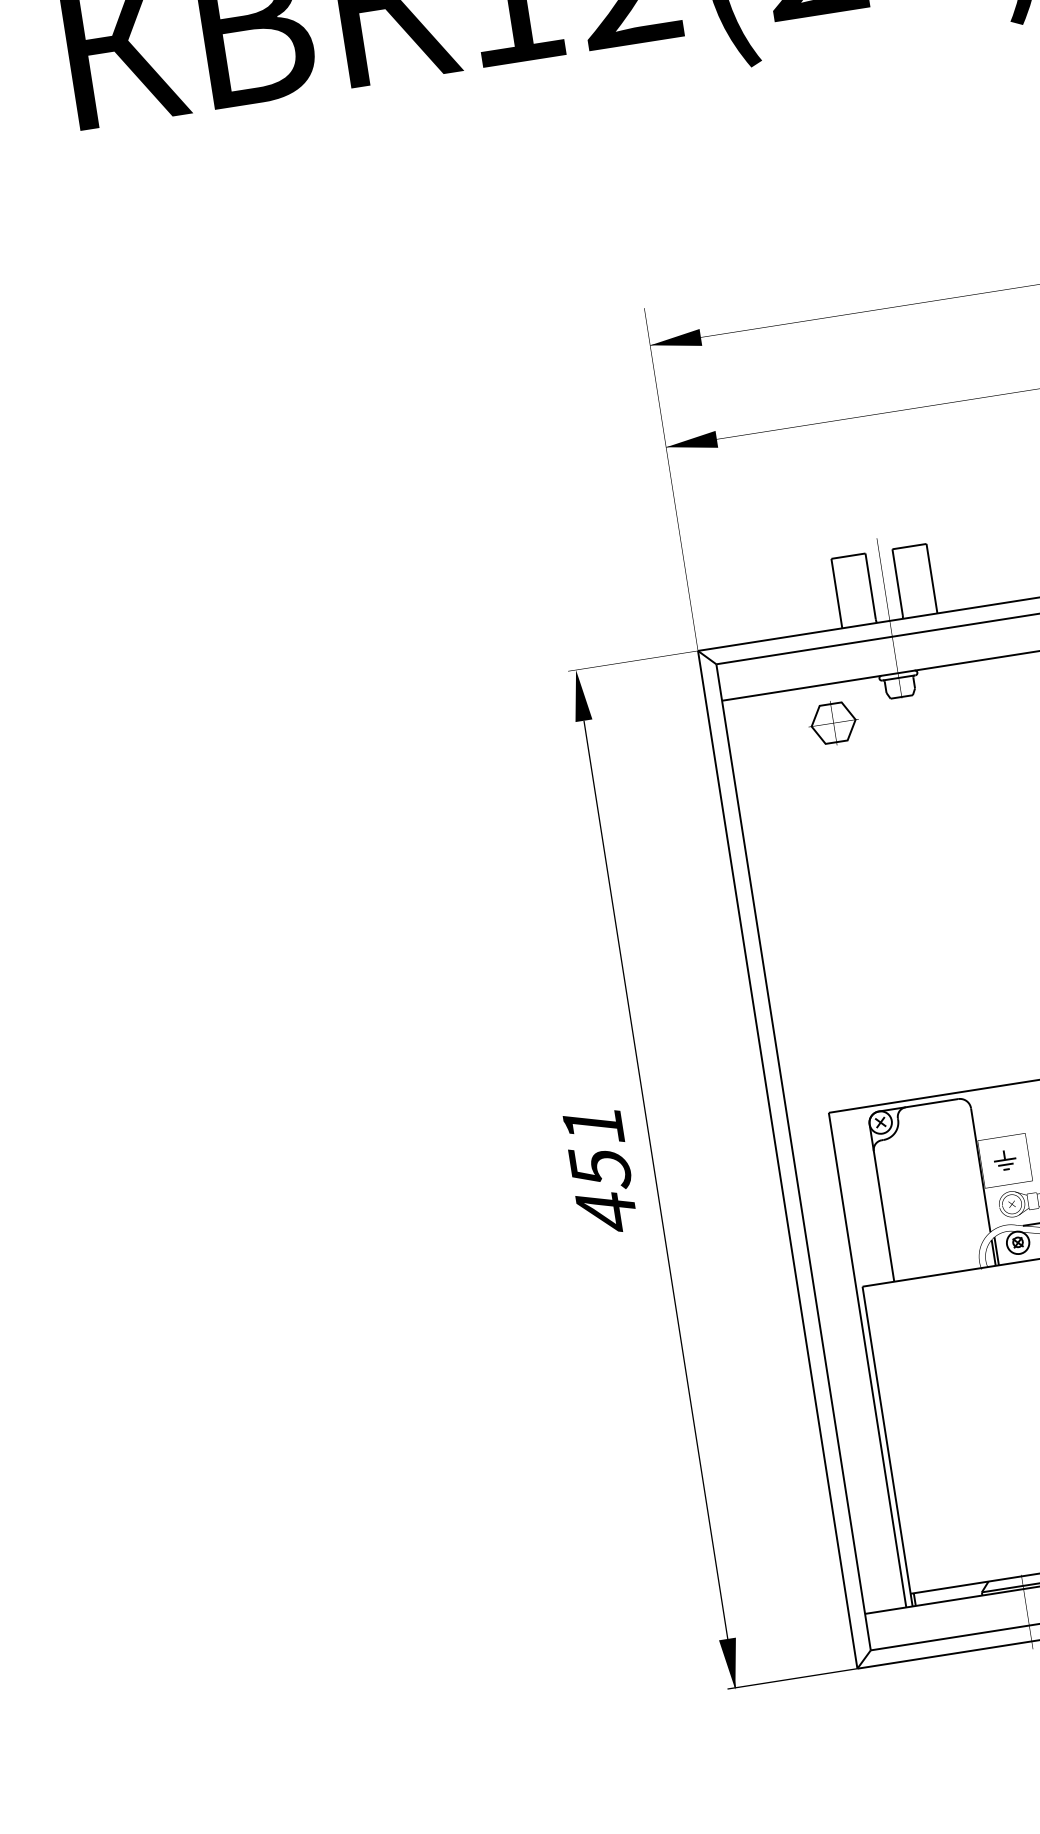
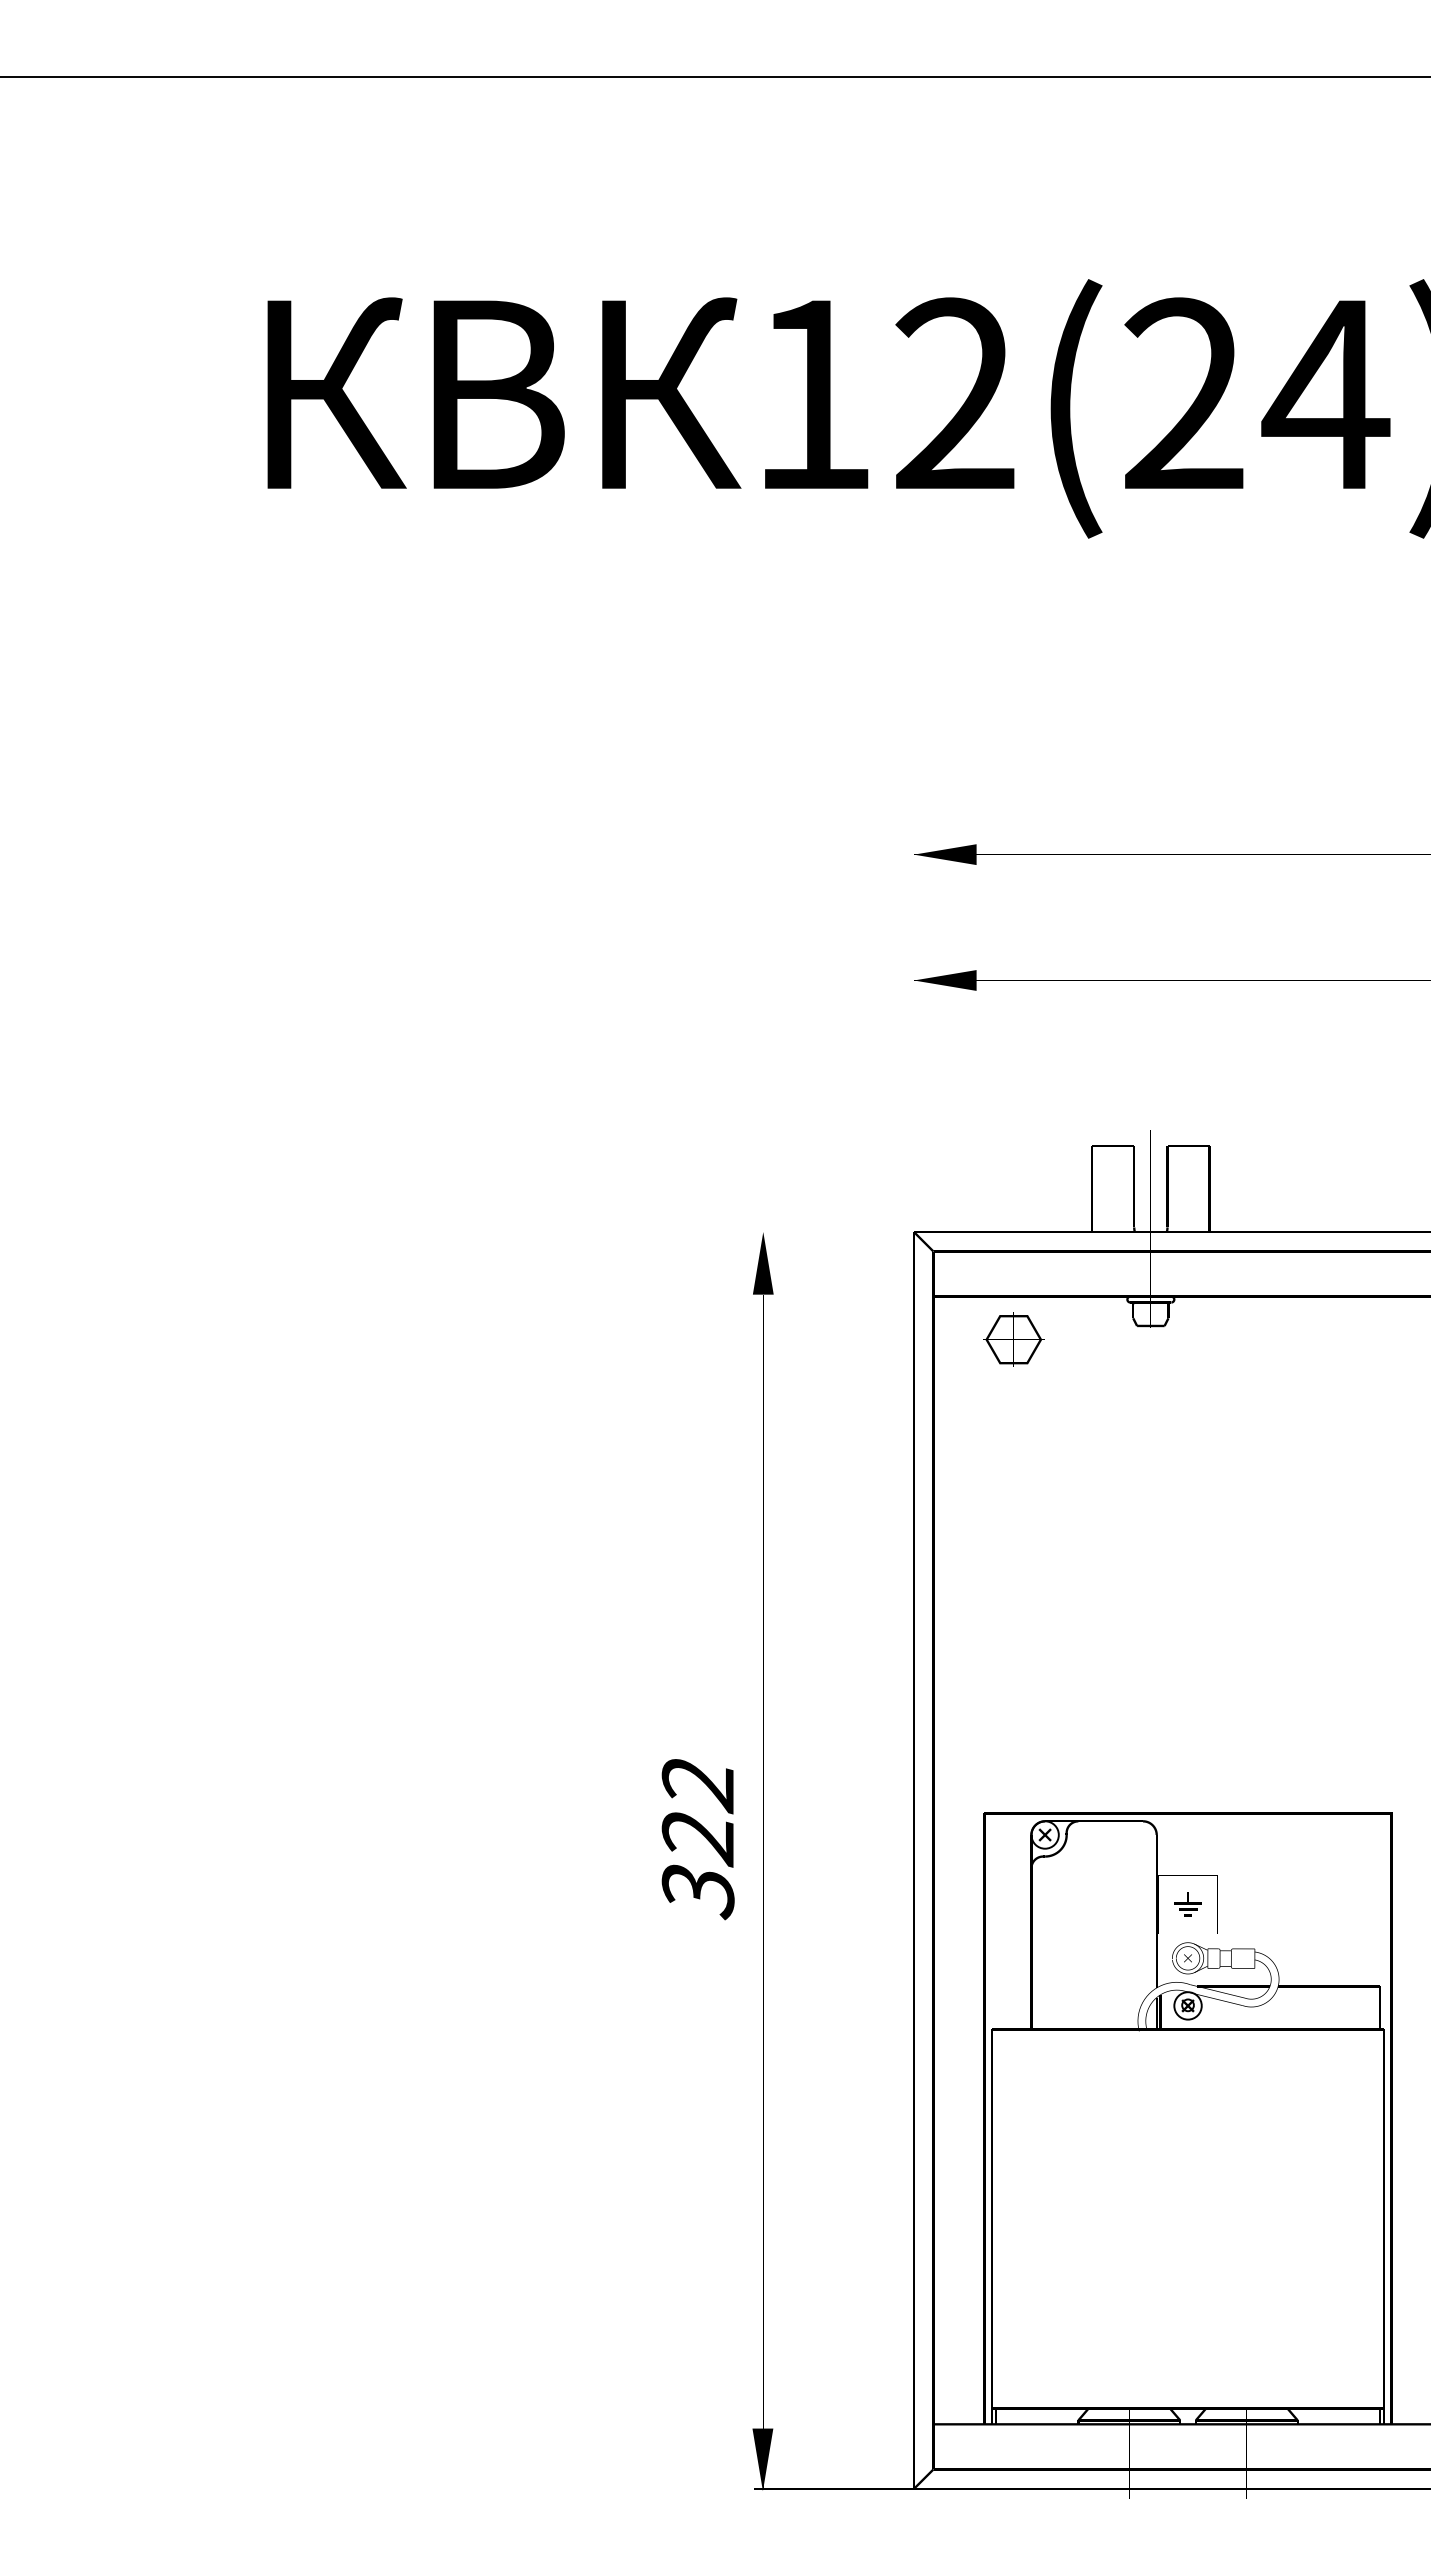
part: (833, 723) -> (1013, 1339), moved
text: (599, 1170) -> (697, 1839), 451 -> 322

